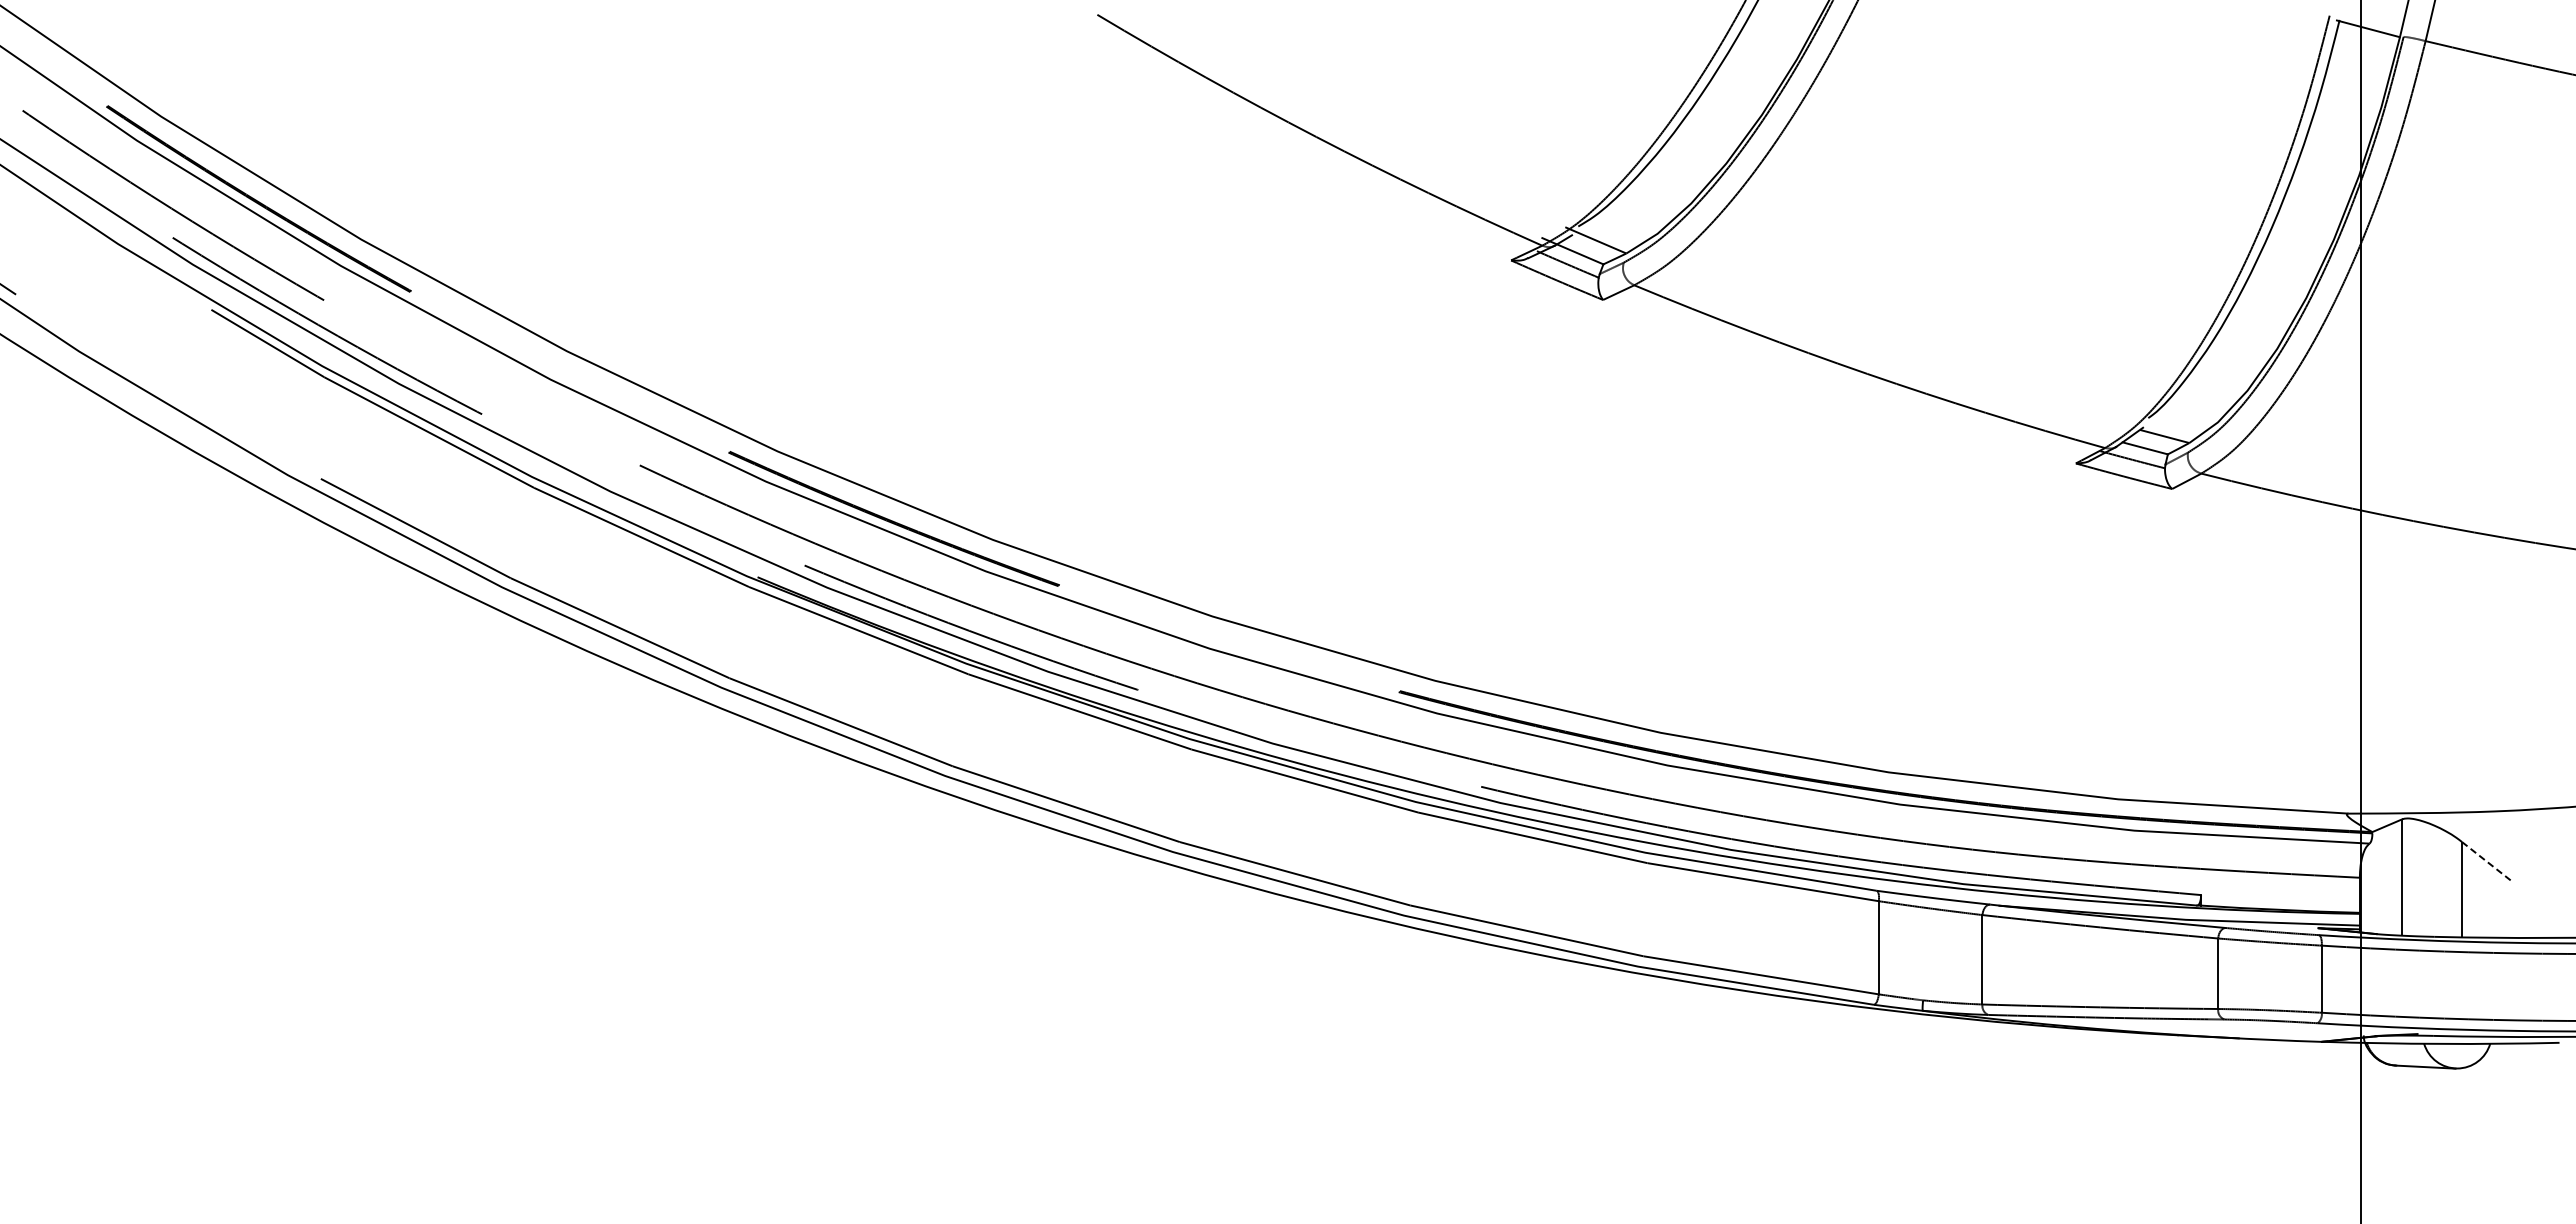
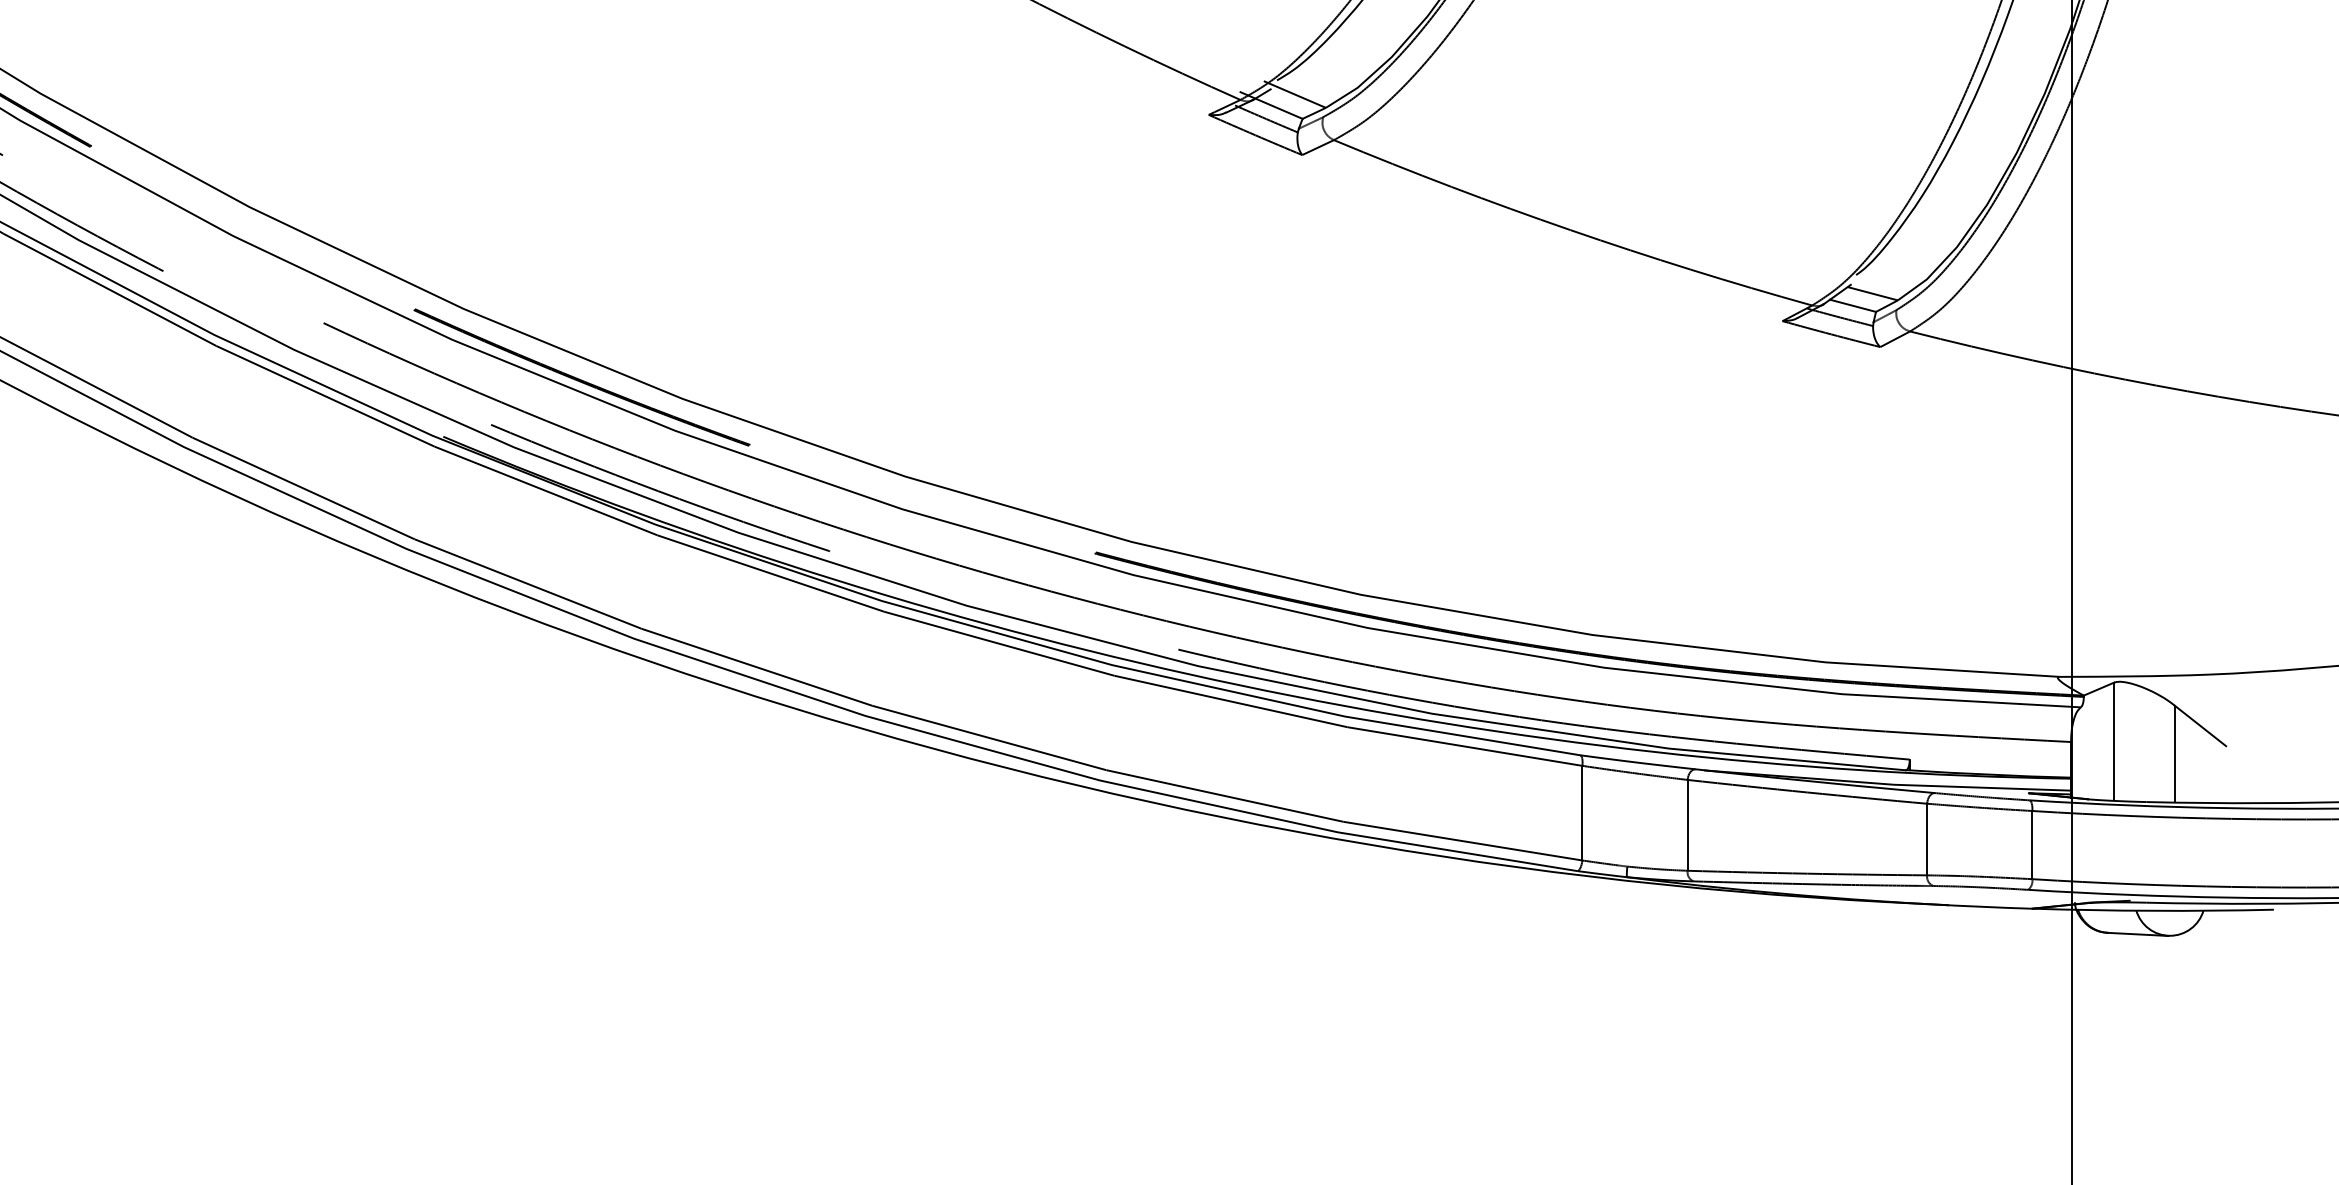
line: (2487, 862) -> (2200, 726), dashed -> solid

